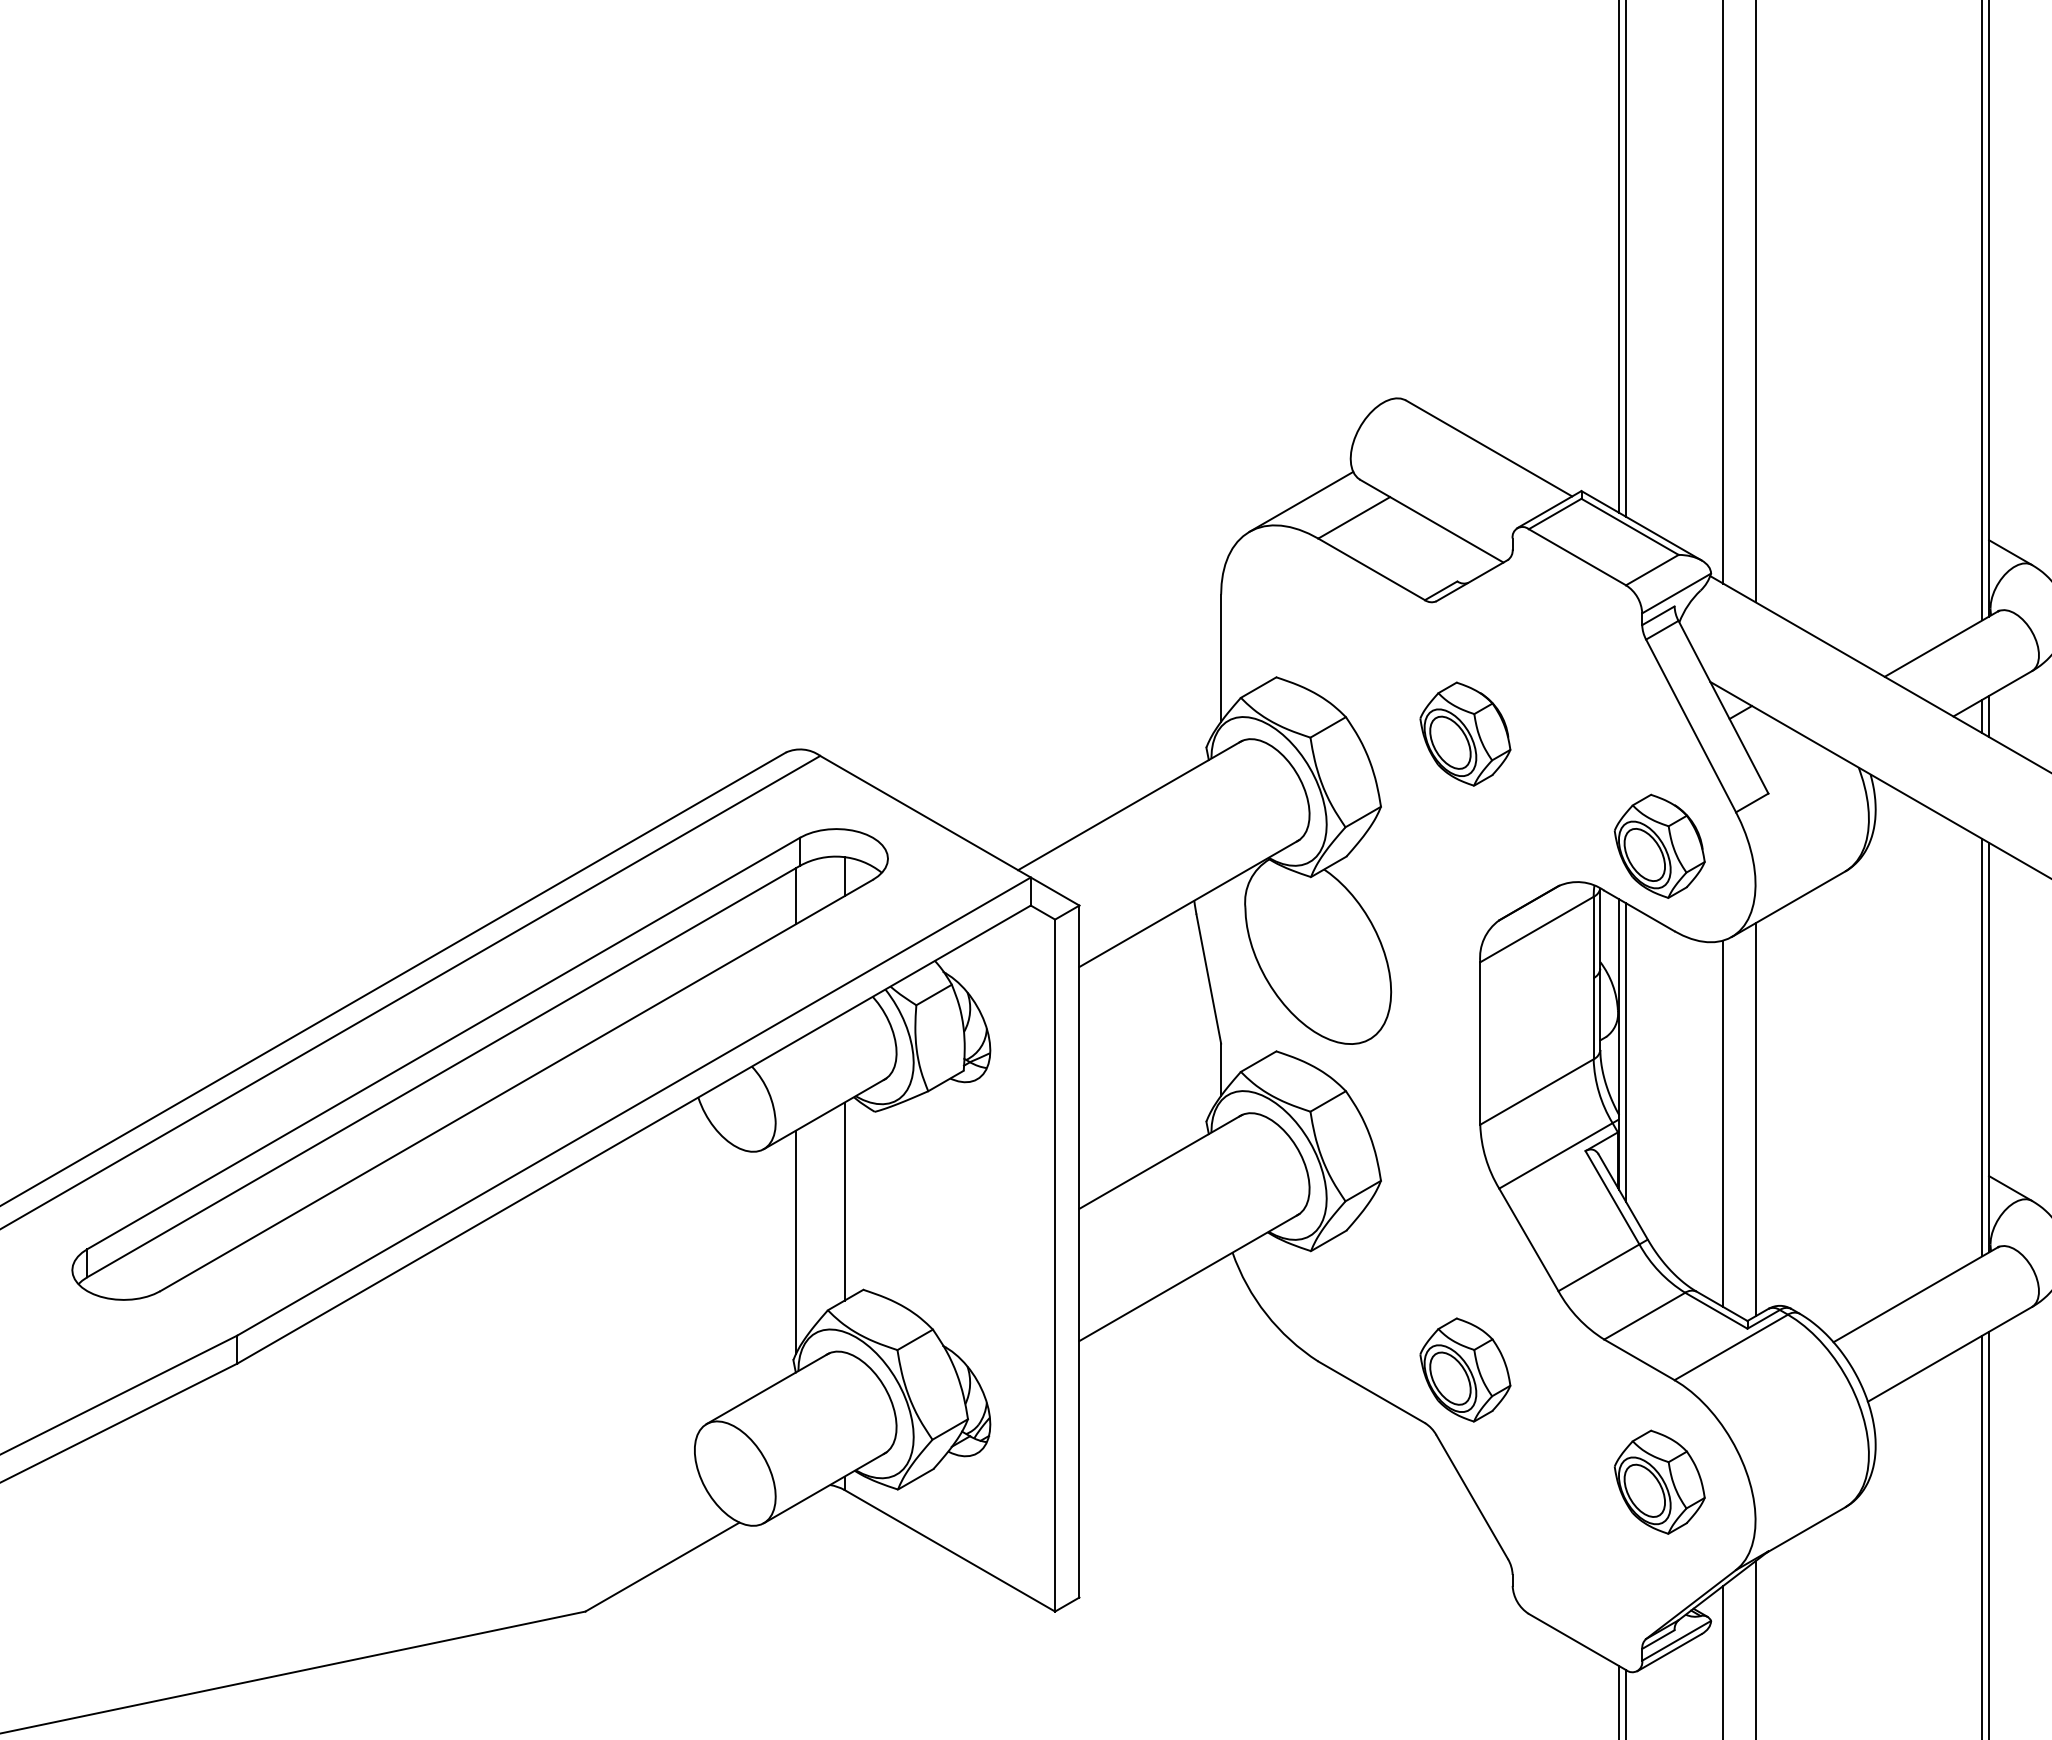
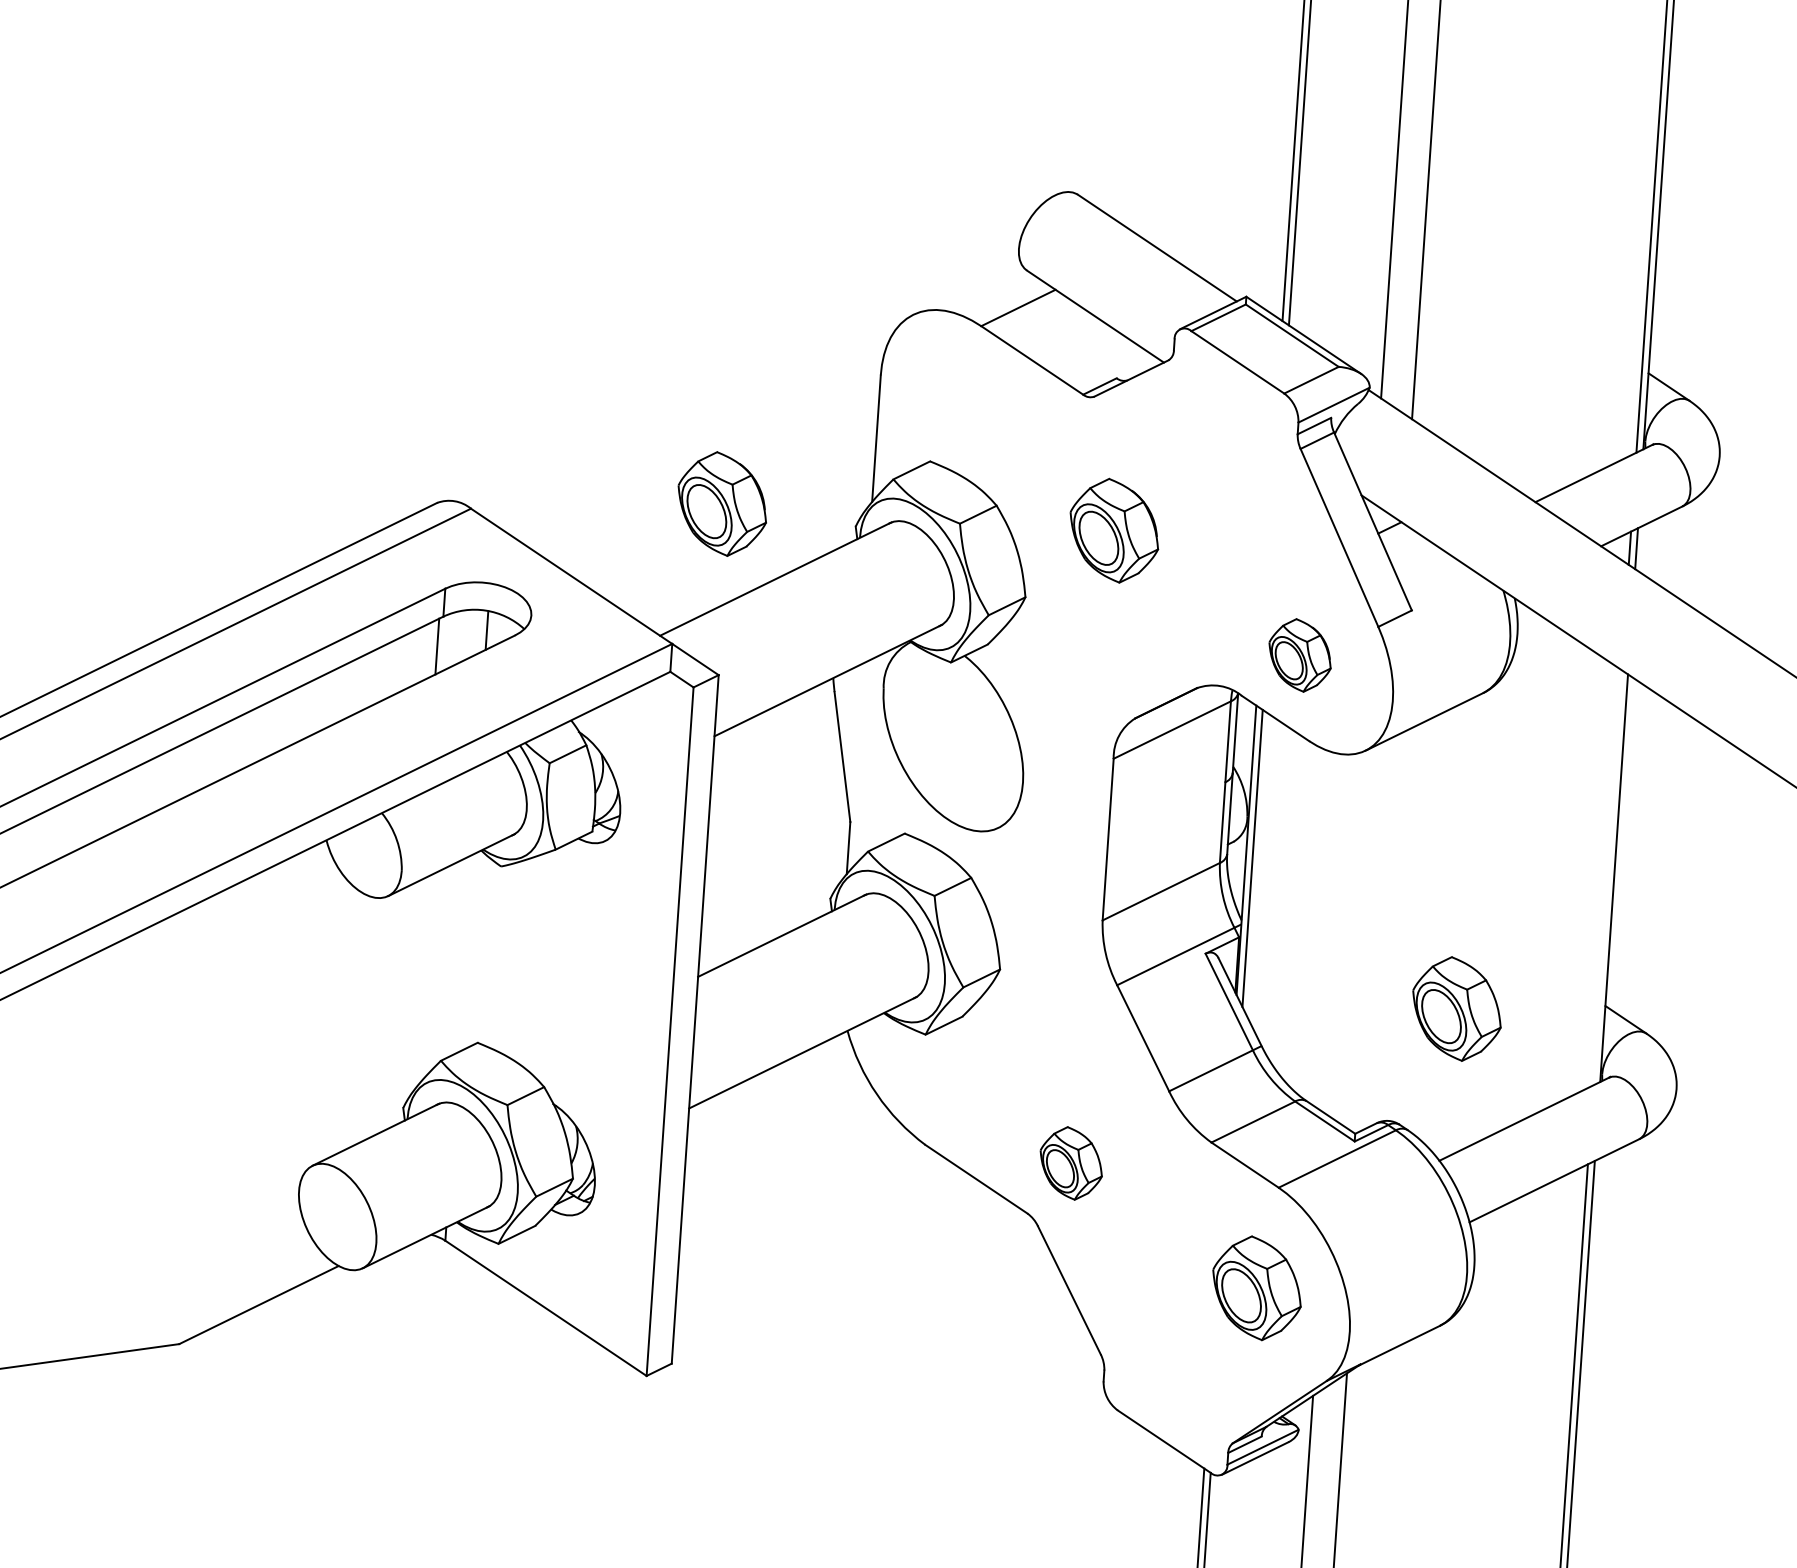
line: (1301, 501) -> (967, 288), removed
part: (1071, 733) -> (722, 503), added
part: (1659, 845) -> (1299, 654), size x0.7
line: (1982, 1047) -> (1607, 877), removed
line: (1755, 1119) -> (1376, 933), removed
line: (1723, 1123) -> (1344, 935), removed
part: (1840, 1188) -> (1456, 1008), added
line: (844, 1201) -> (464, 953), removed
line: (795, 1242) -> (413, 991), removed
part: (1465, 1369) -> (1071, 1162), size x0.7

